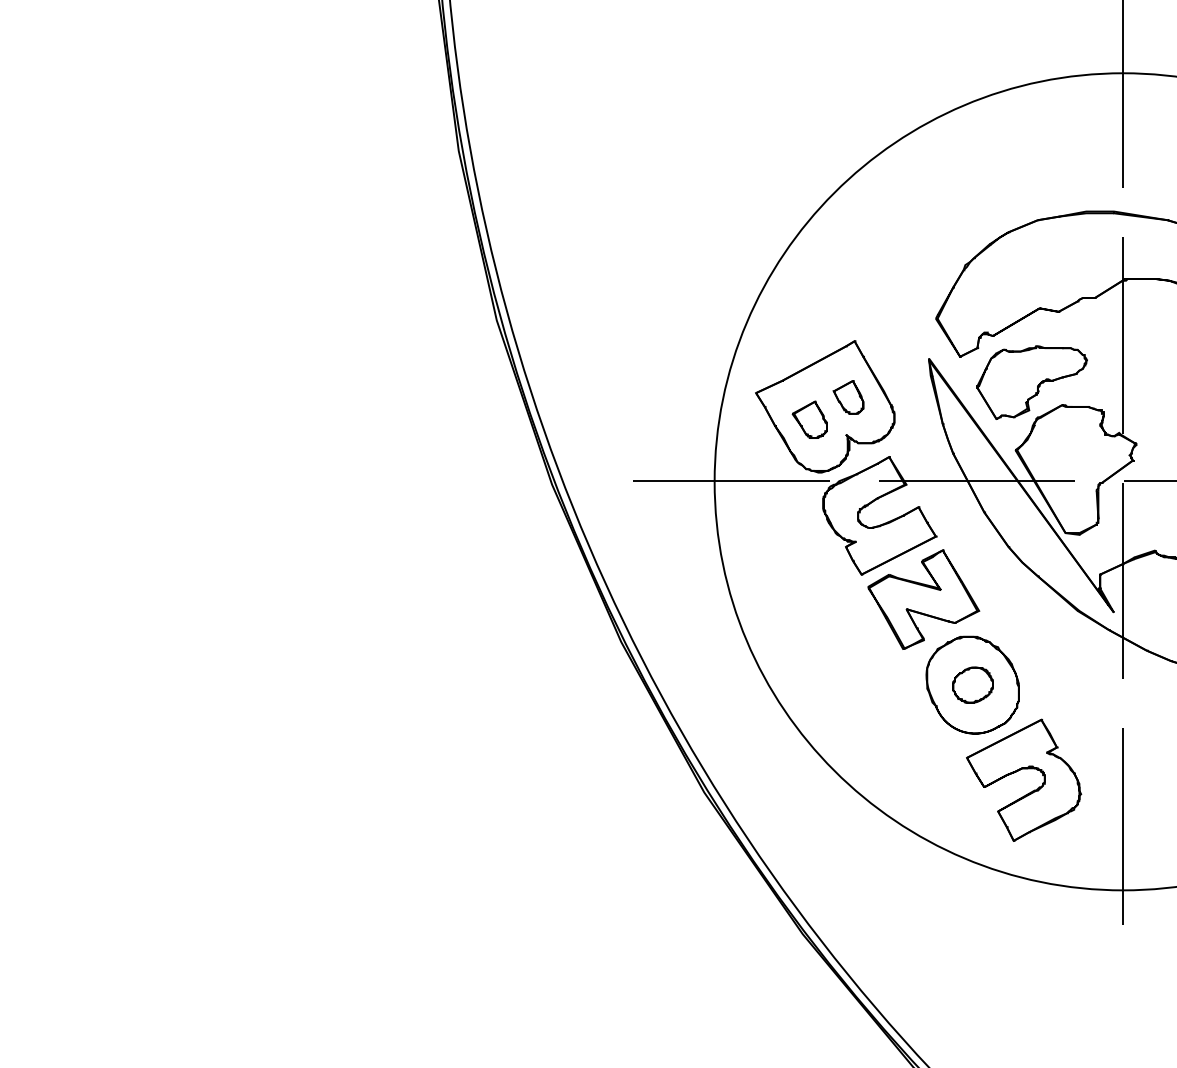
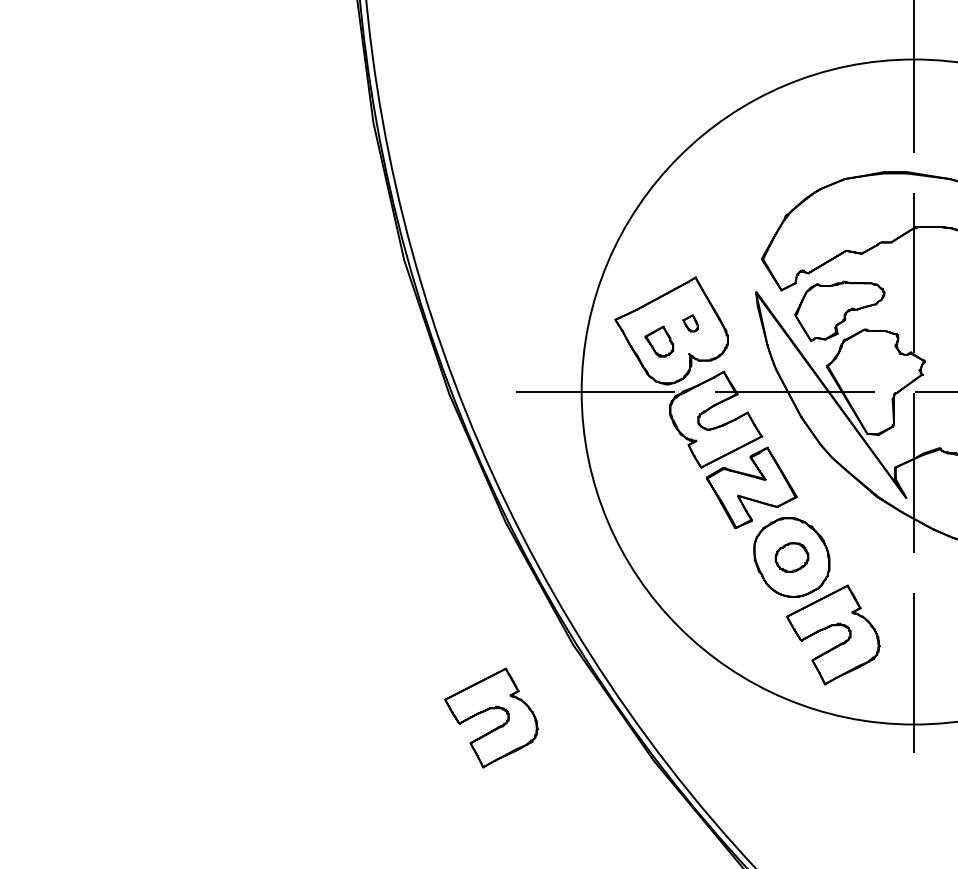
part: (848, 397) -> (690, 323), size x0.6
part: (600, 872) -> (488, 710), added

